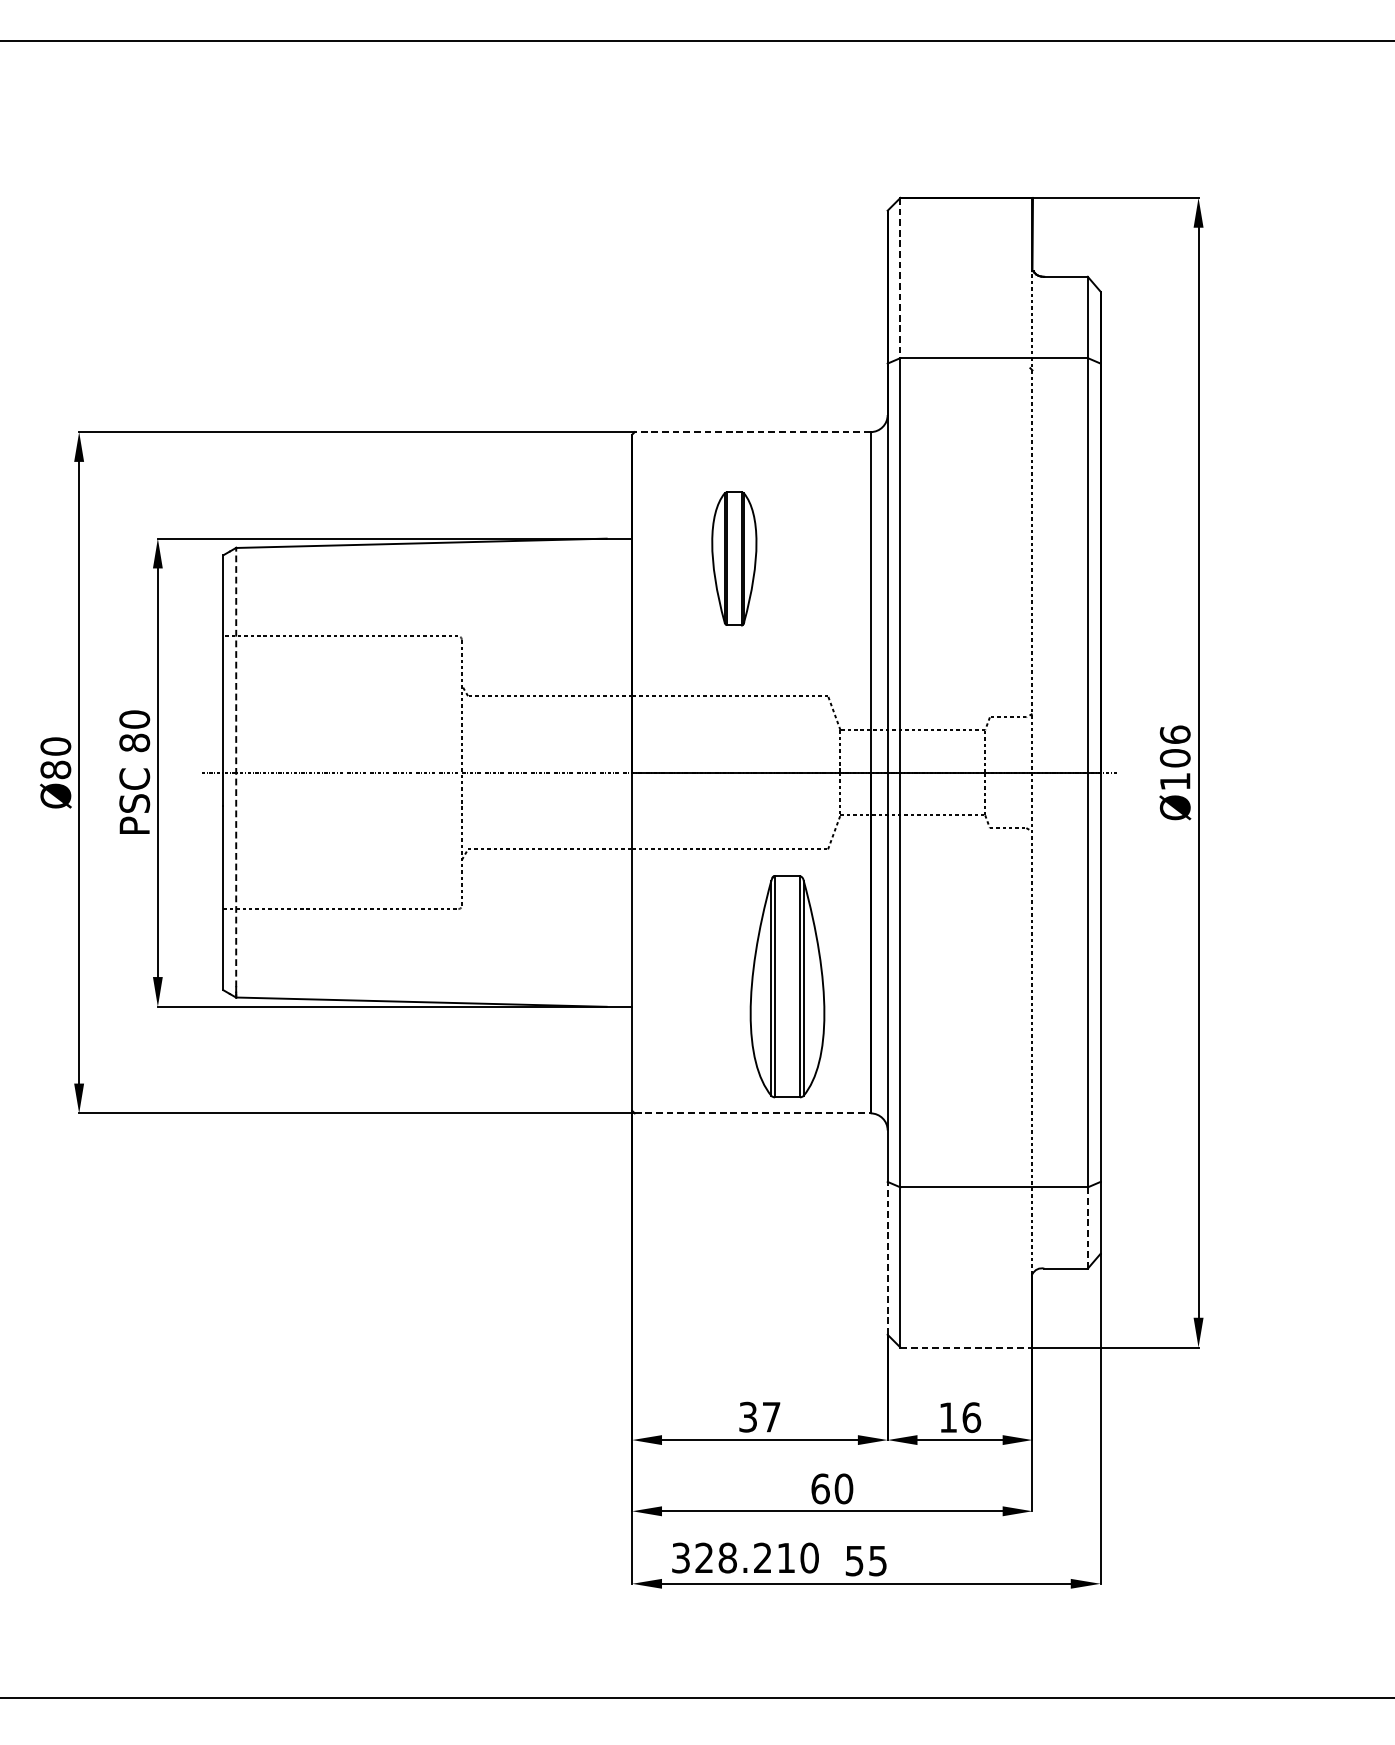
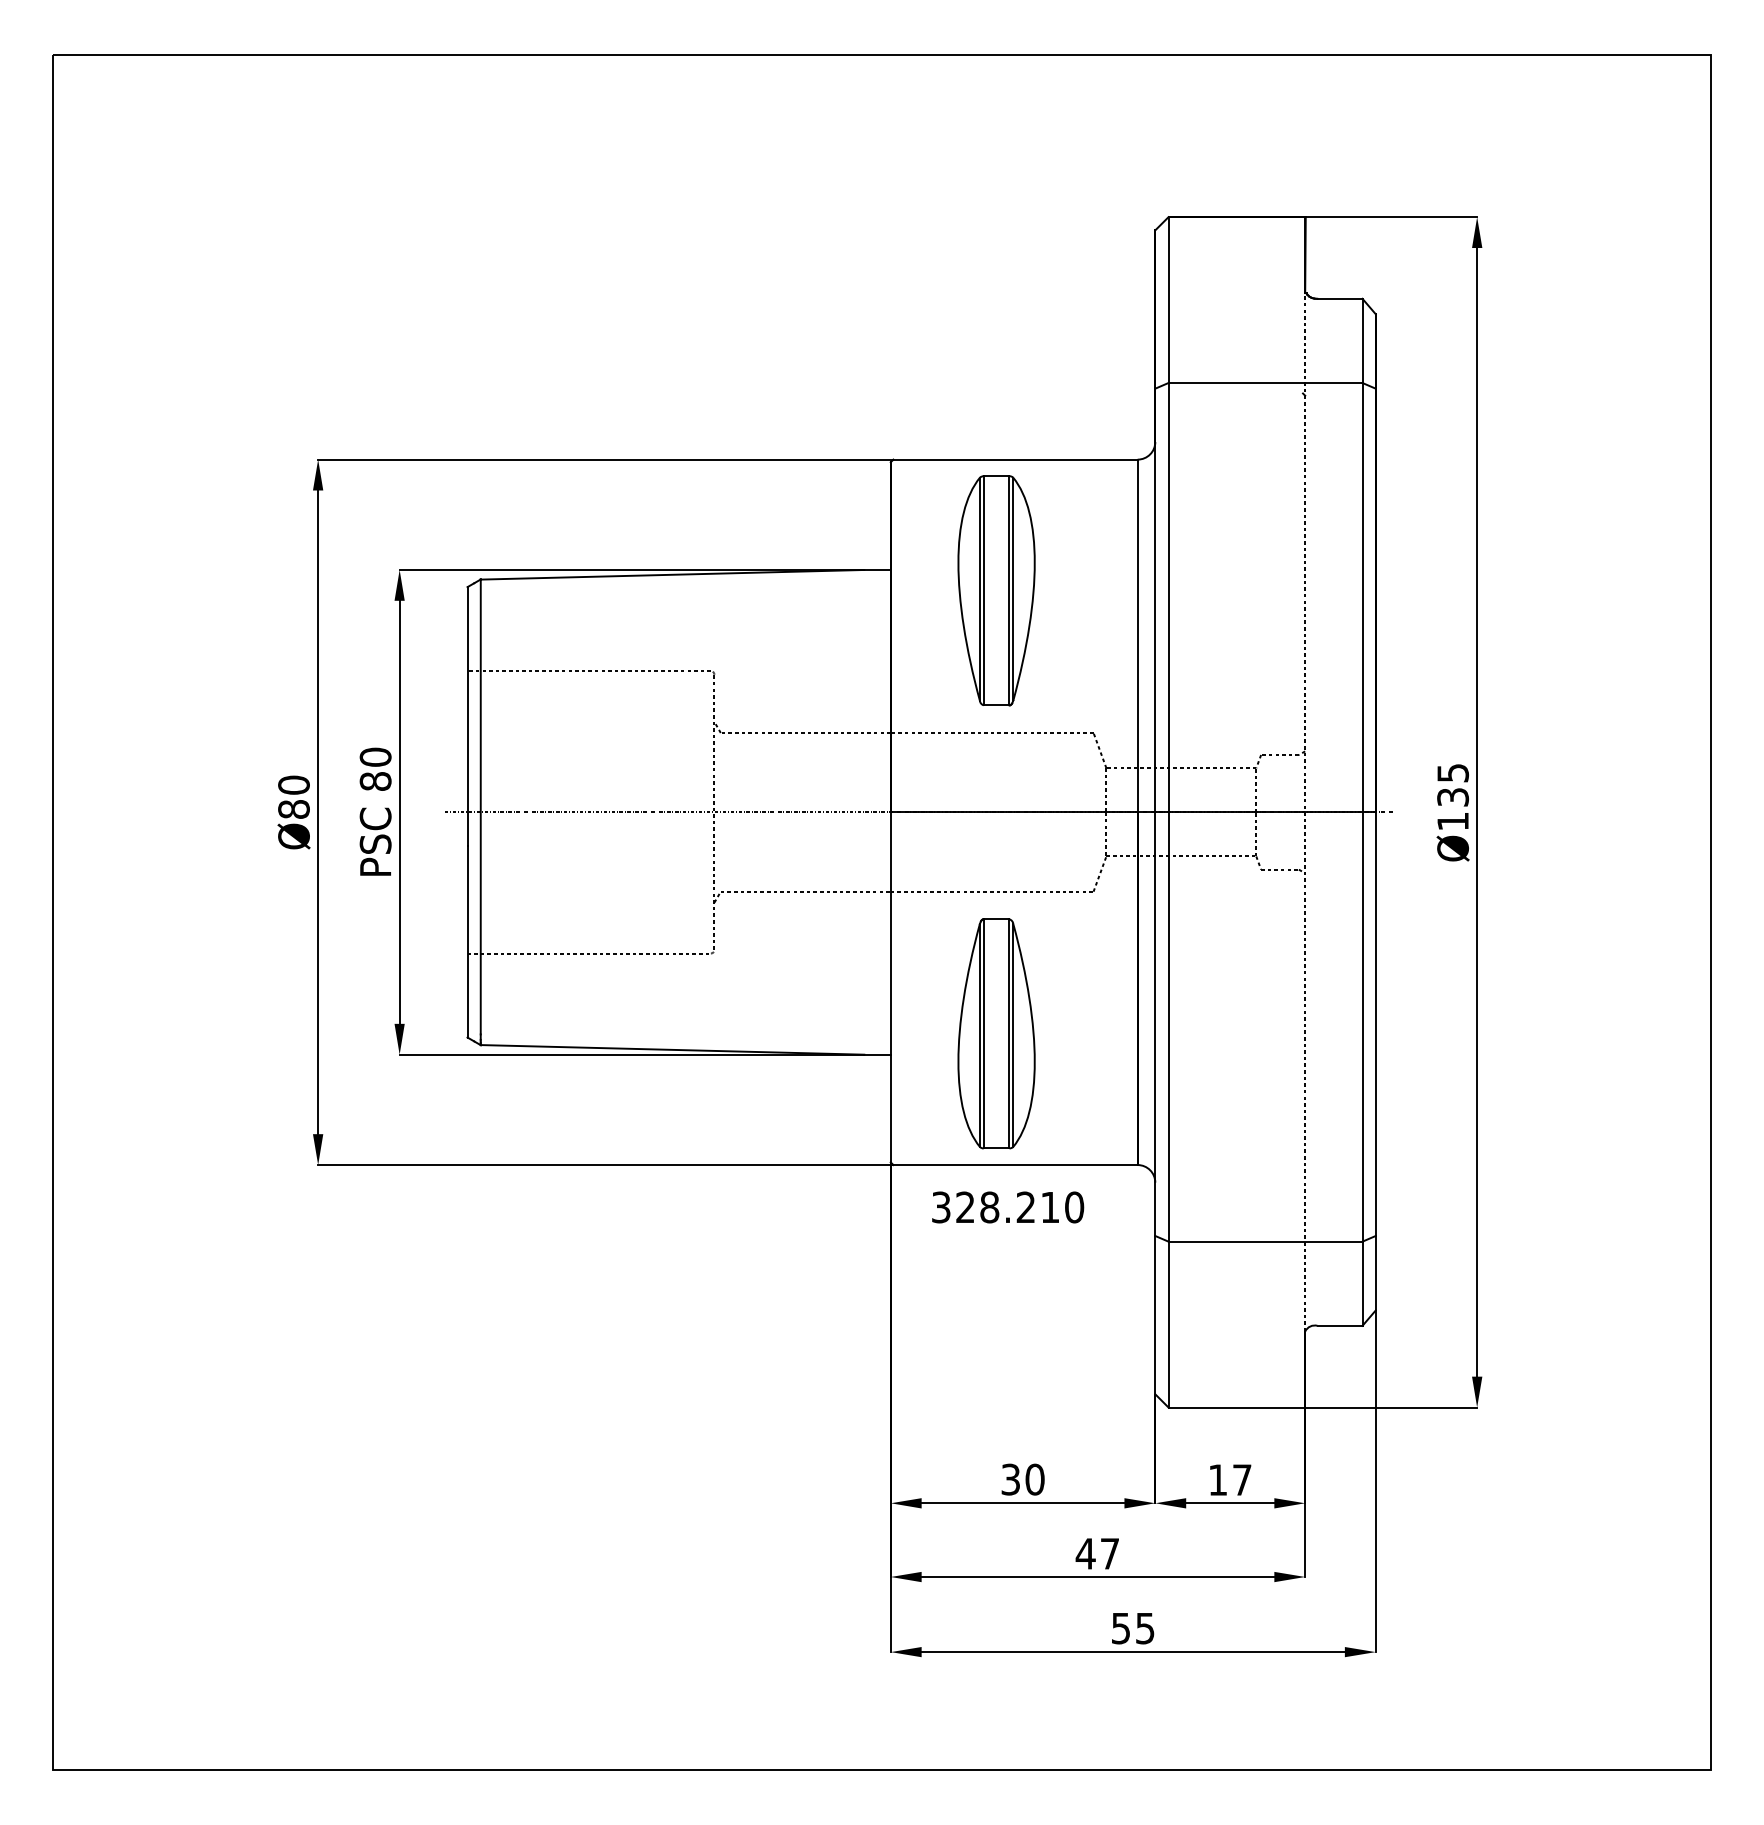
line: (900, 278) -> (1168, 300), dashed -> solid
line: (752, 431) -> (1015, 459), dashed -> solid
part: (734, 558) -> (996, 590), size x1.67
text: (1175, 745) -> (1453, 784), Ø106 -> Ø135
line: (235, 767) -> (480, 806), dashed -> solid
part: (787, 986) -> (996, 1033), moved
line: (753, 1113) -> (1016, 1165), dashed -> solid
line: (1087, 1227) -> (1362, 1283), dashed -> solid
line: (887, 1257) -> (1155, 1314), dashed -> solid
line: (967, 1347) -> (1237, 1407), dashed -> solid
text: (771, 1417) -> (1034, 1479), 37 -> 30
text: (971, 1418) -> (1242, 1480), 16 -> 17
text: (831, 1488) -> (1097, 1553), 60 -> 47
text: (745, 1558) -> (1008, 1207), moved

